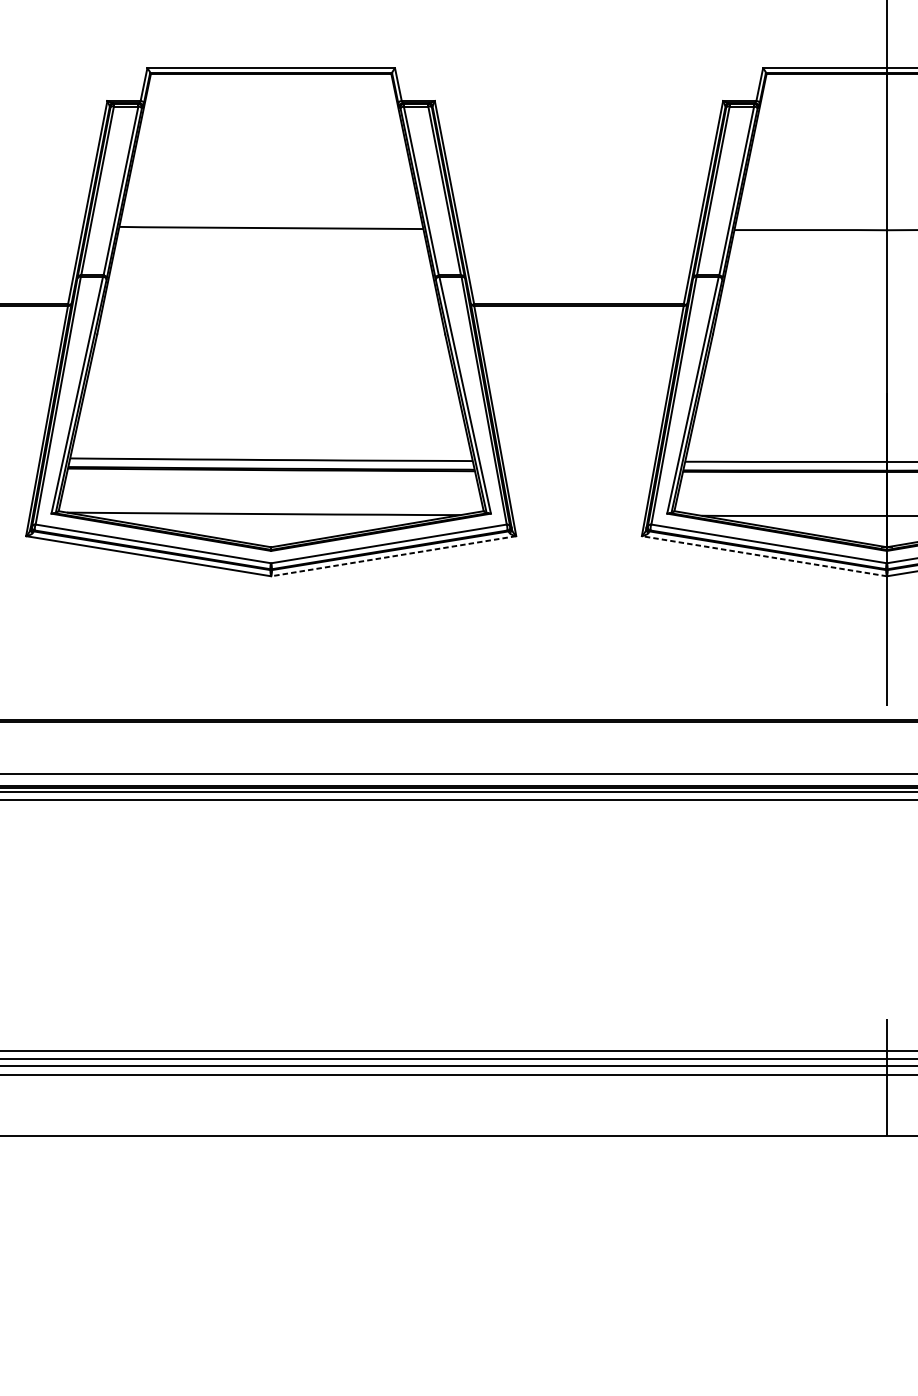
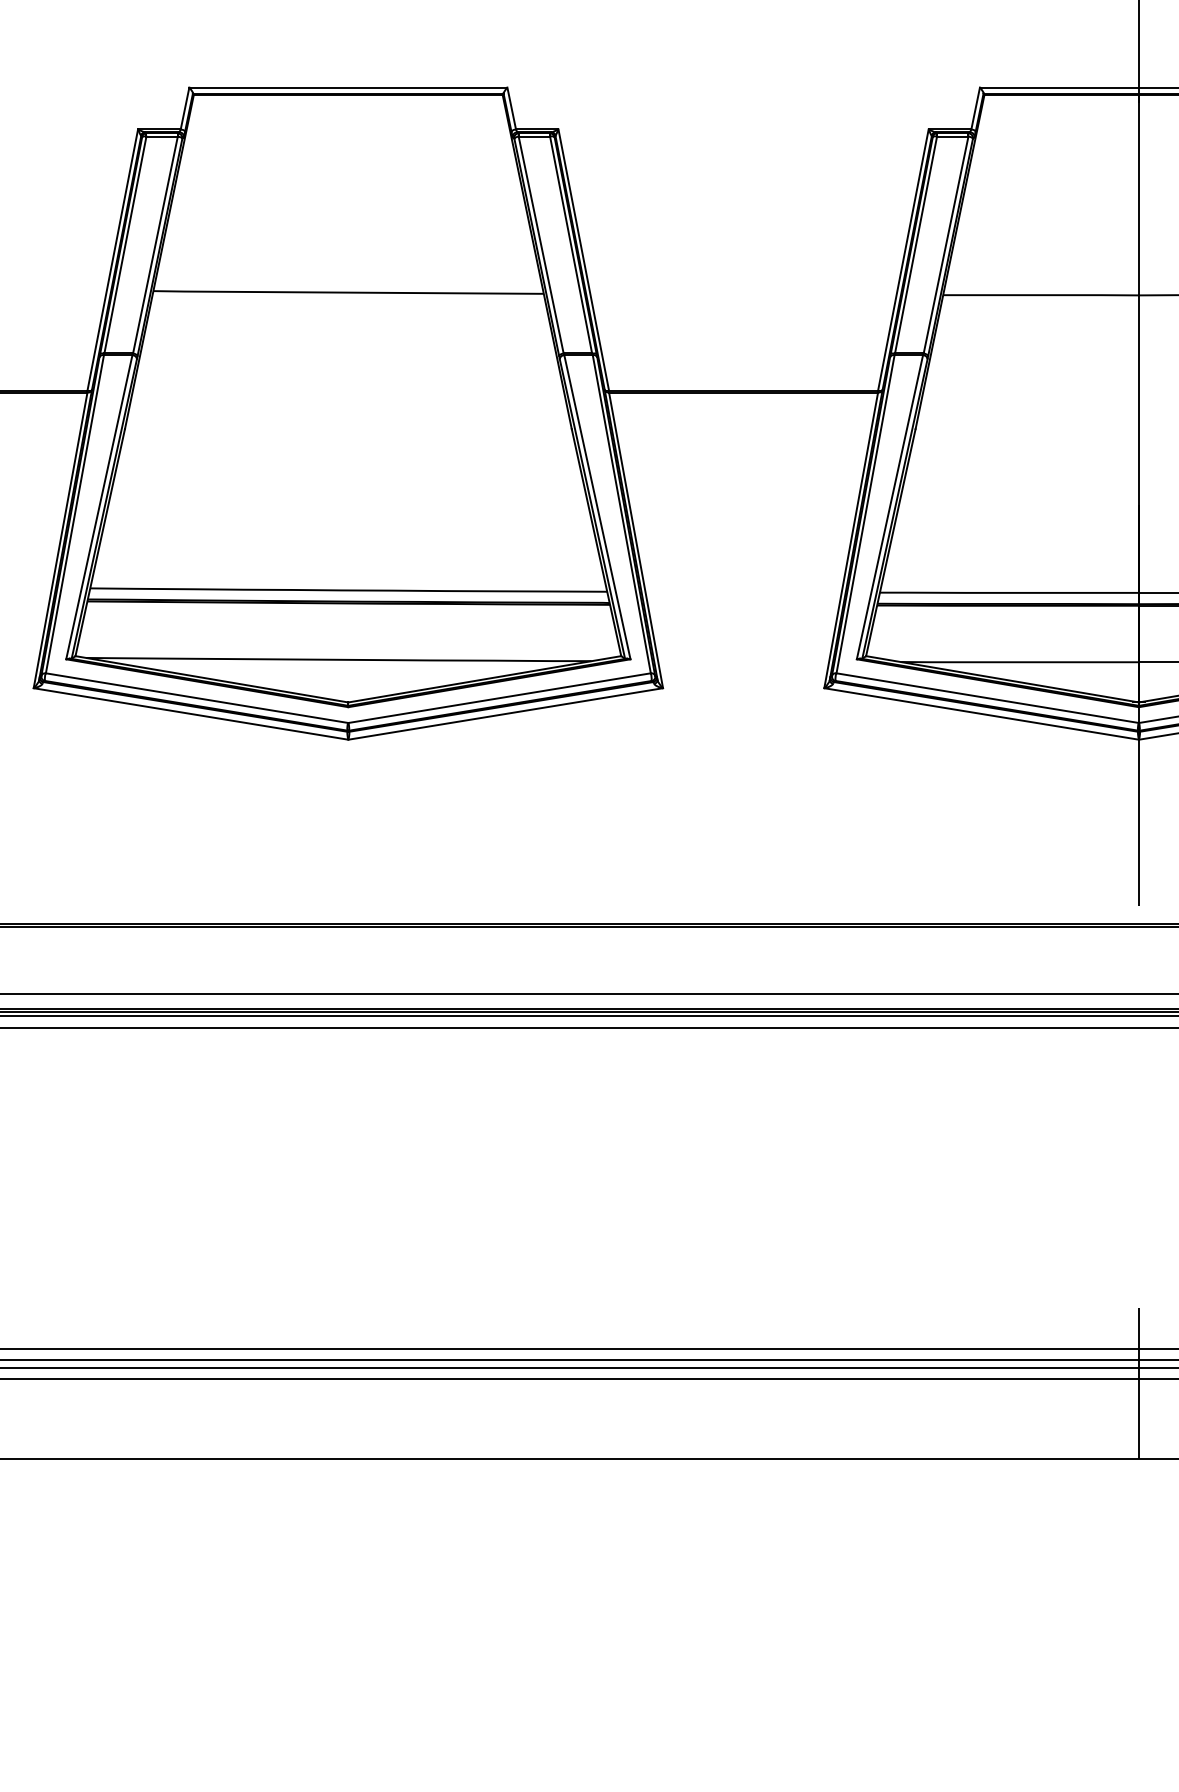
line: (764, 555) -> (981, 713), dashed -> solid
line: (393, 556) -> (505, 714), dashed -> solid

